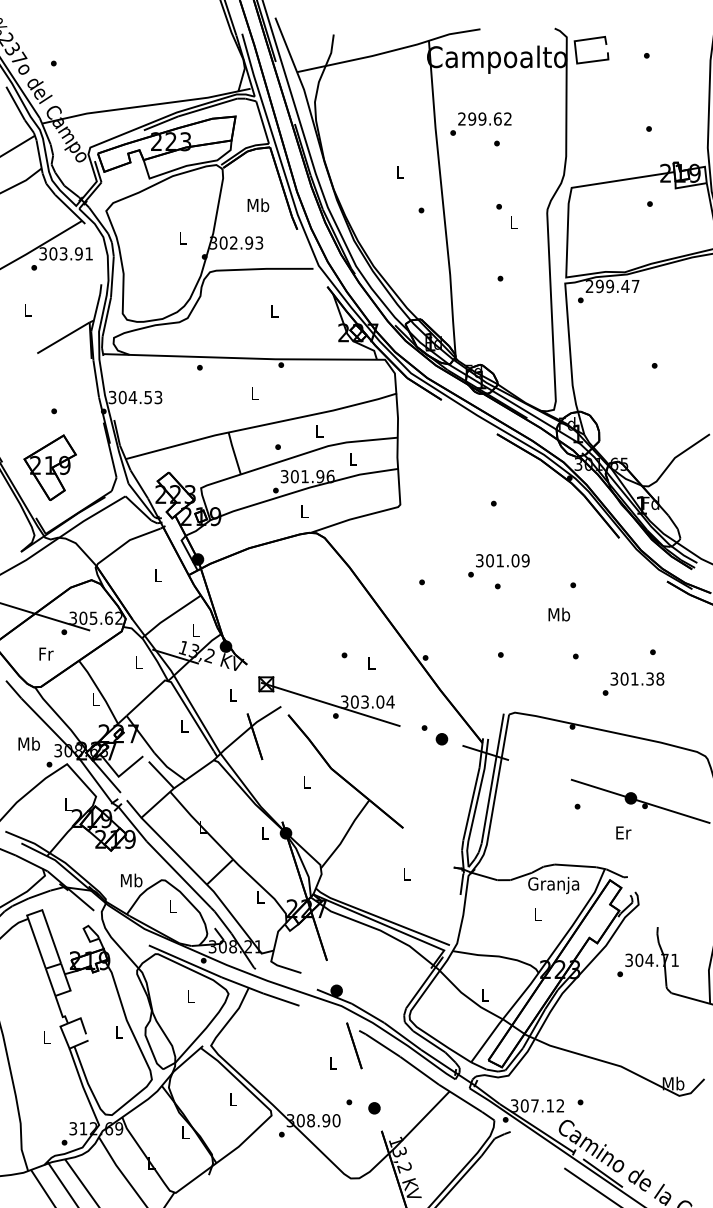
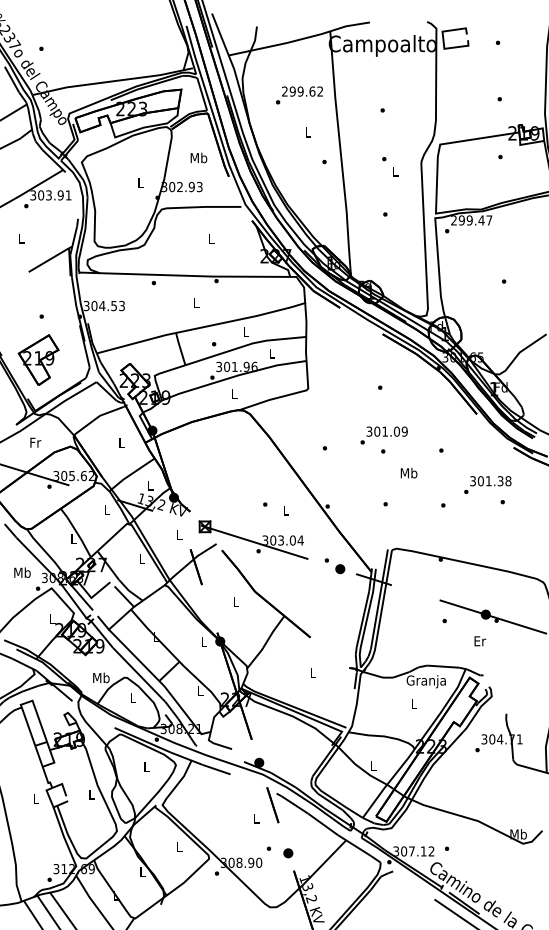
text: (480, 123) -> (299, 95), moved
text: (559, 614) -> (409, 473), moved
text: (46, 653) -> (35, 442), moved
text: (633, 683) -> (487, 484), moved

